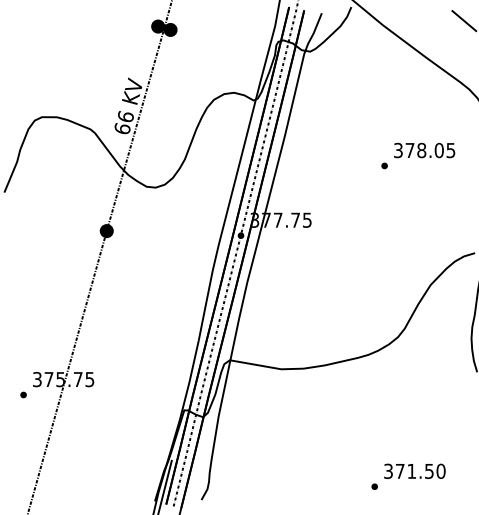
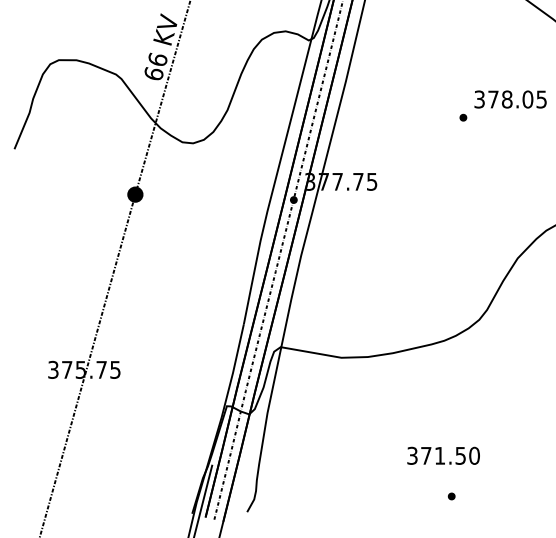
part: (23, 394) -> (37, 387), removed
text: (414, 470) -> (443, 454), moved

